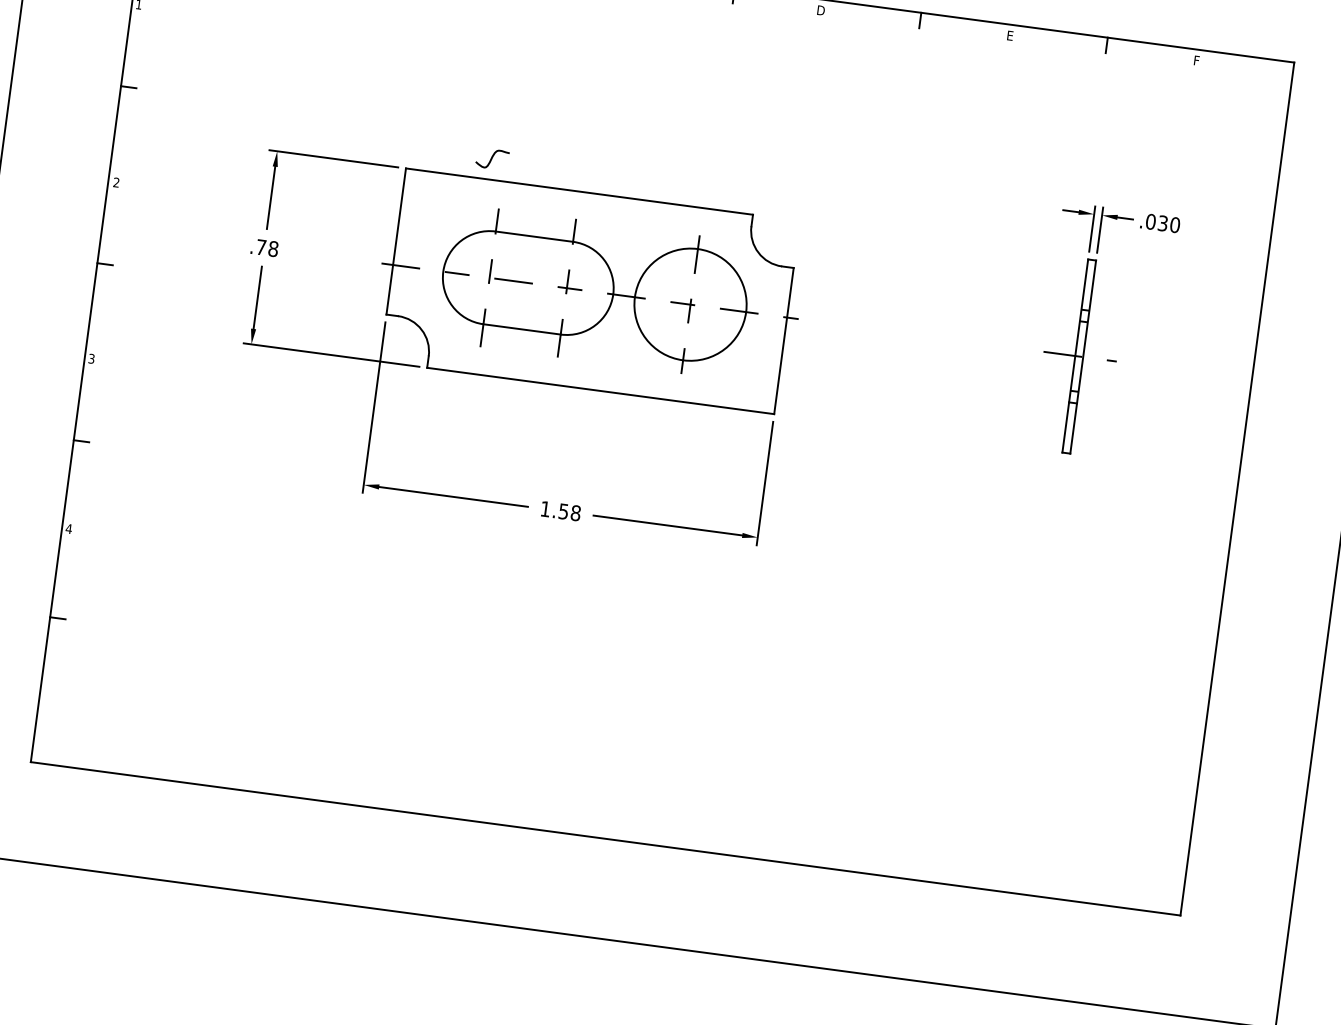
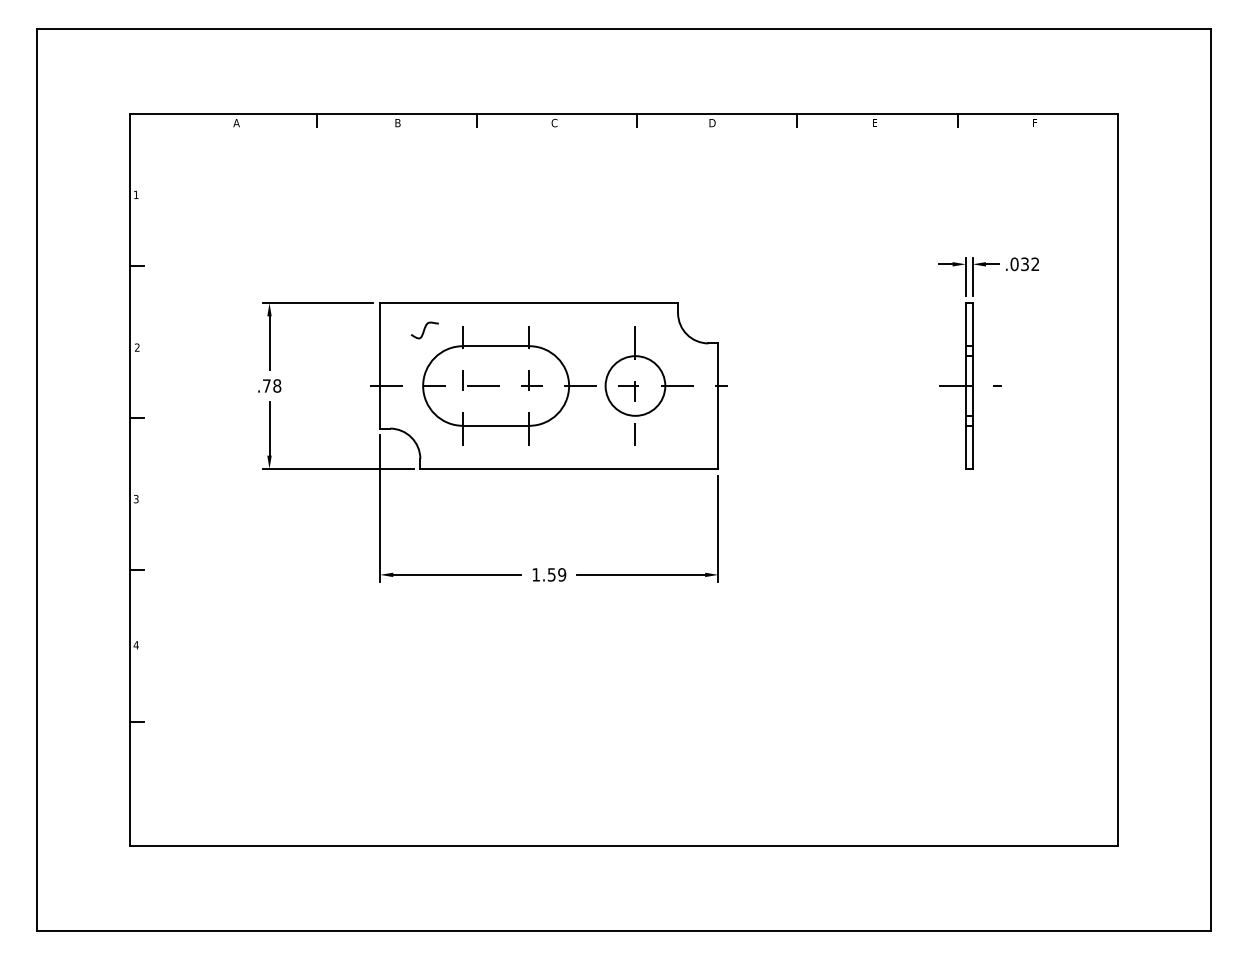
curve: (491, 159) -> (424, 330), moved
text: (1175, 225) -> (1035, 264), .030 -> .032
circle: (690, 304) -> (635, 385), size x0.62
text: (576, 512) -> (562, 574), 1.58 -> 1.59

